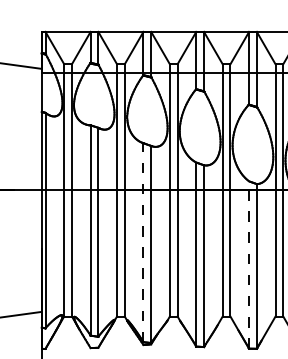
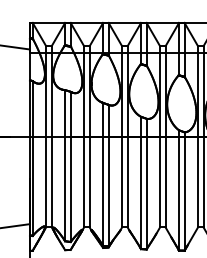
line: (143, 242) -> (103, 174), dashed -> solid
line: (249, 265) -> (179, 190), dashed -> solid

